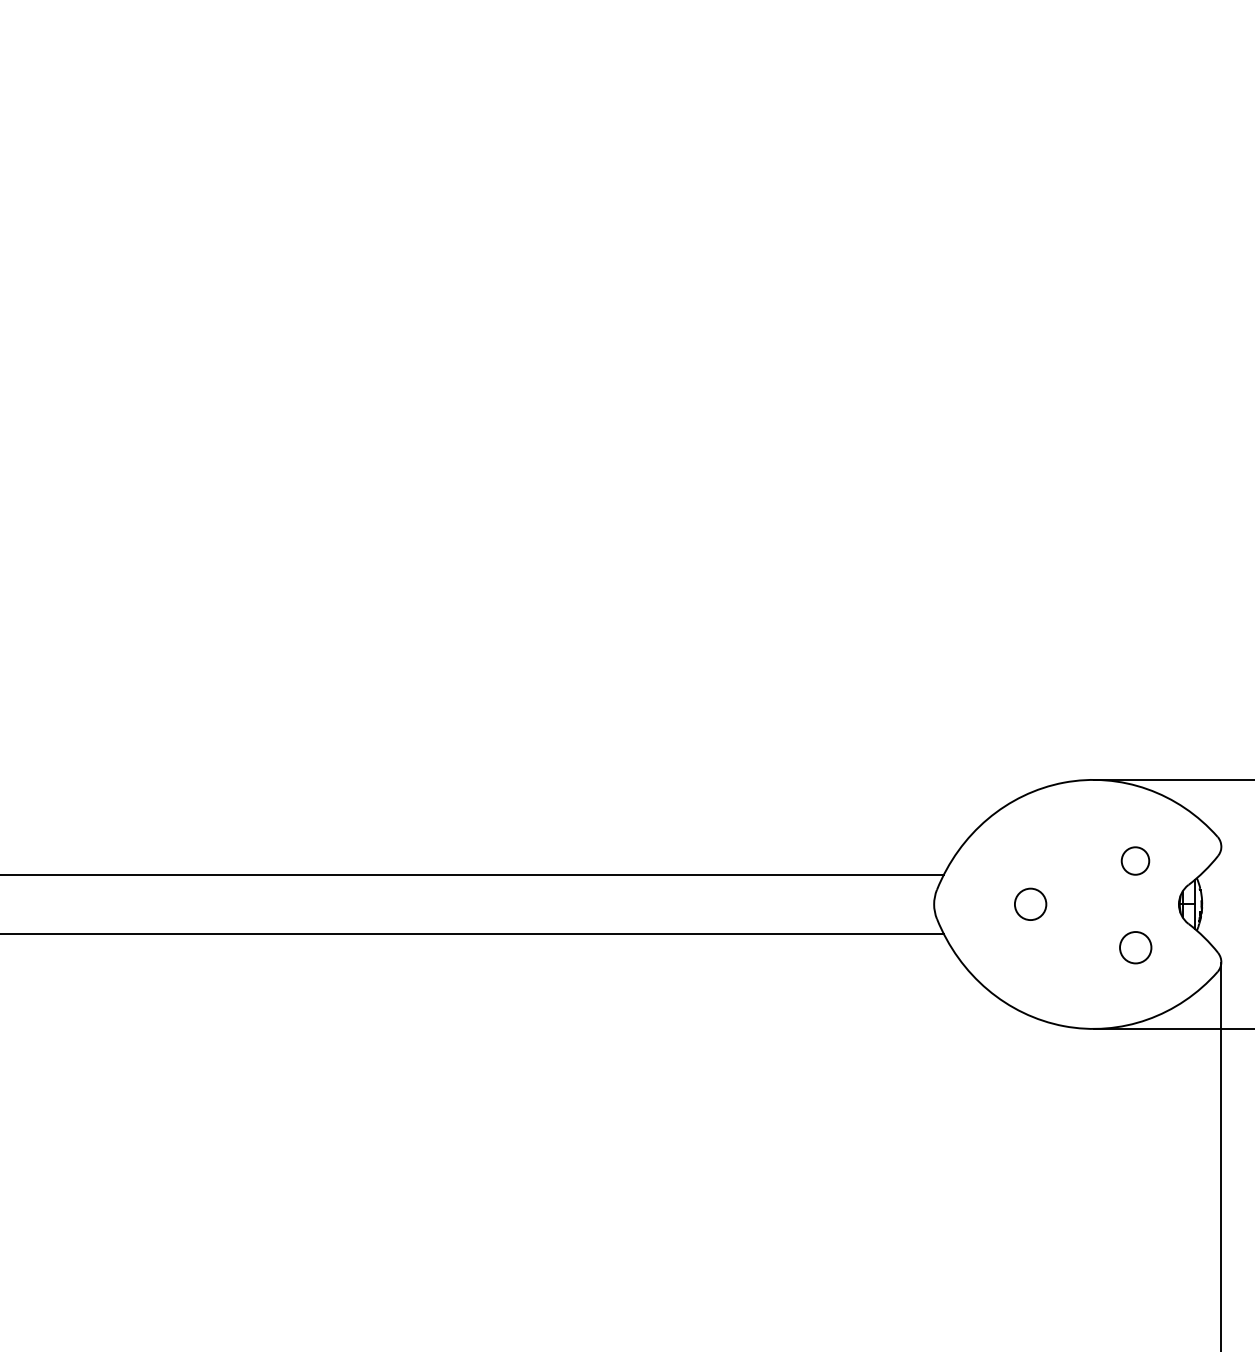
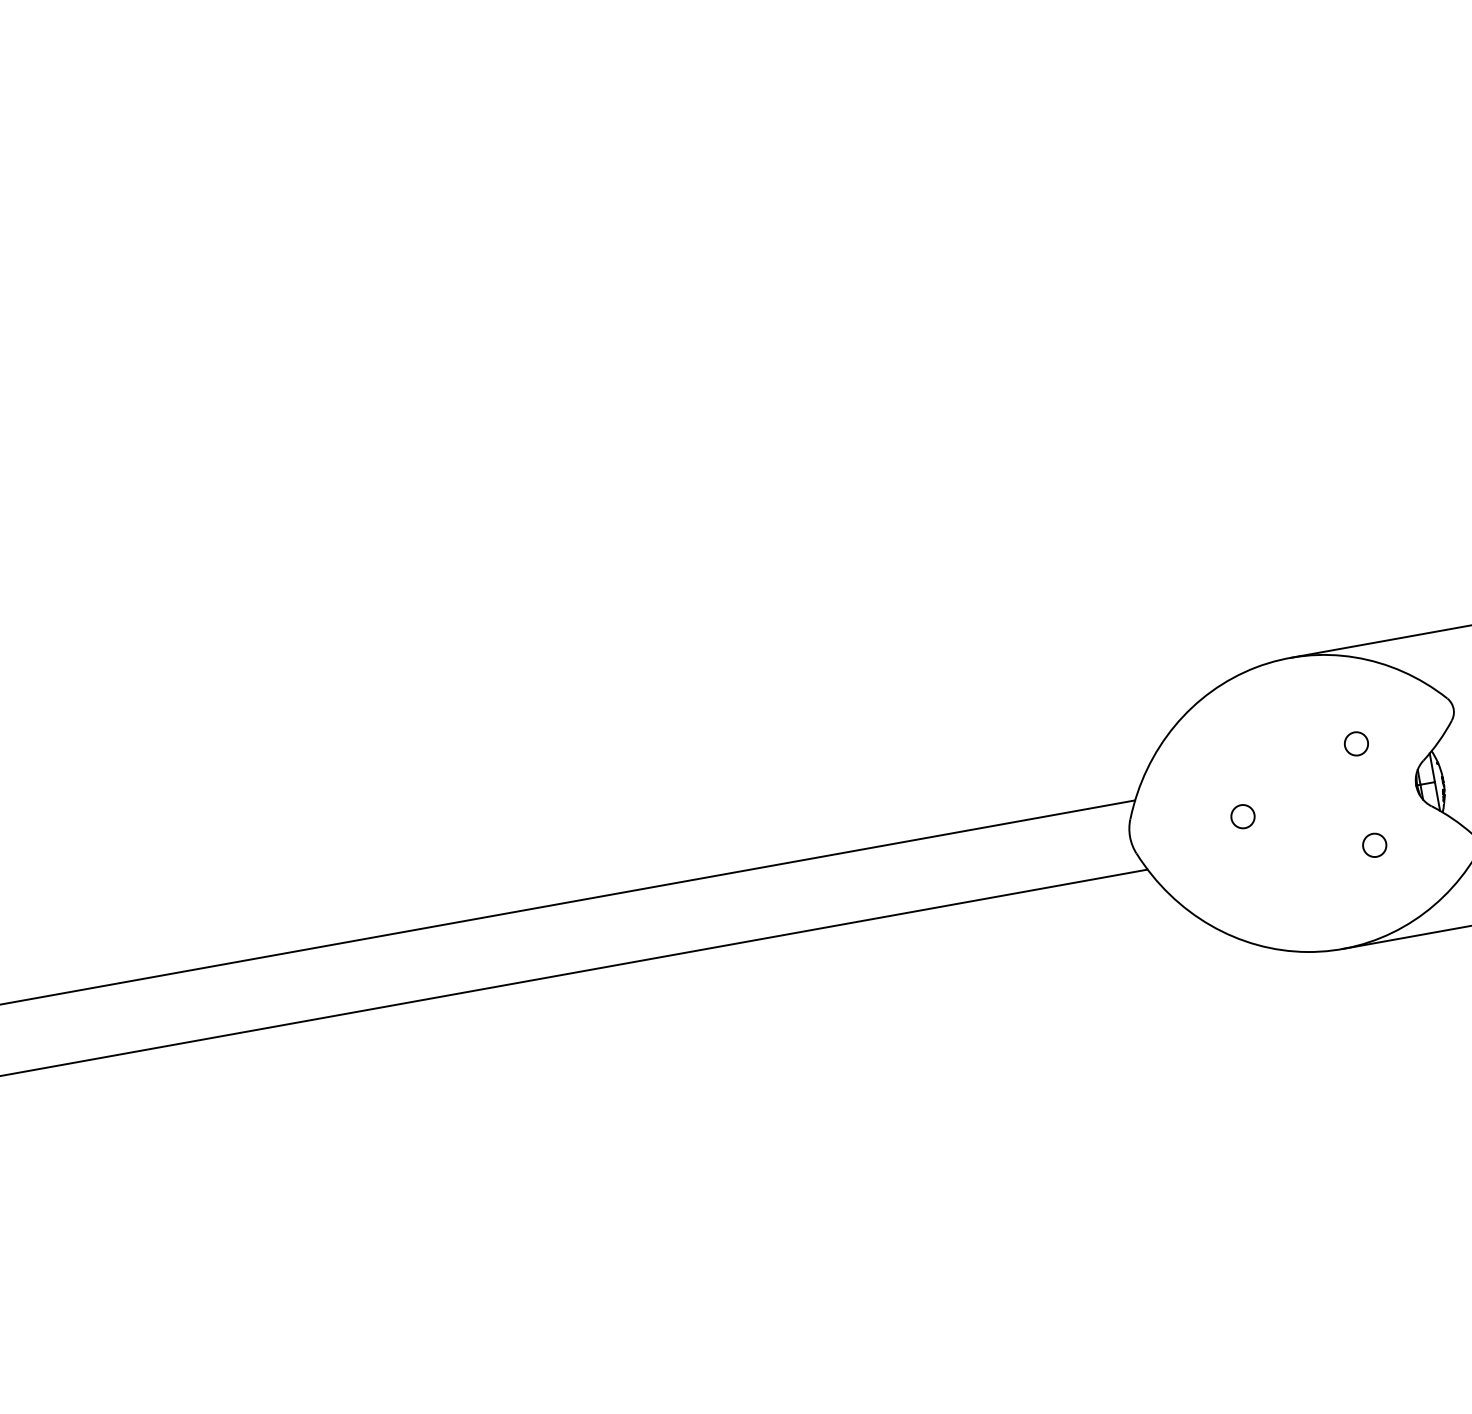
circle: (1135, 860) -> (1356, 743), size x0.71
circle: (1030, 904) -> (1242, 816), size x0.62
circle: (1135, 947) -> (1374, 845), size x0.62

